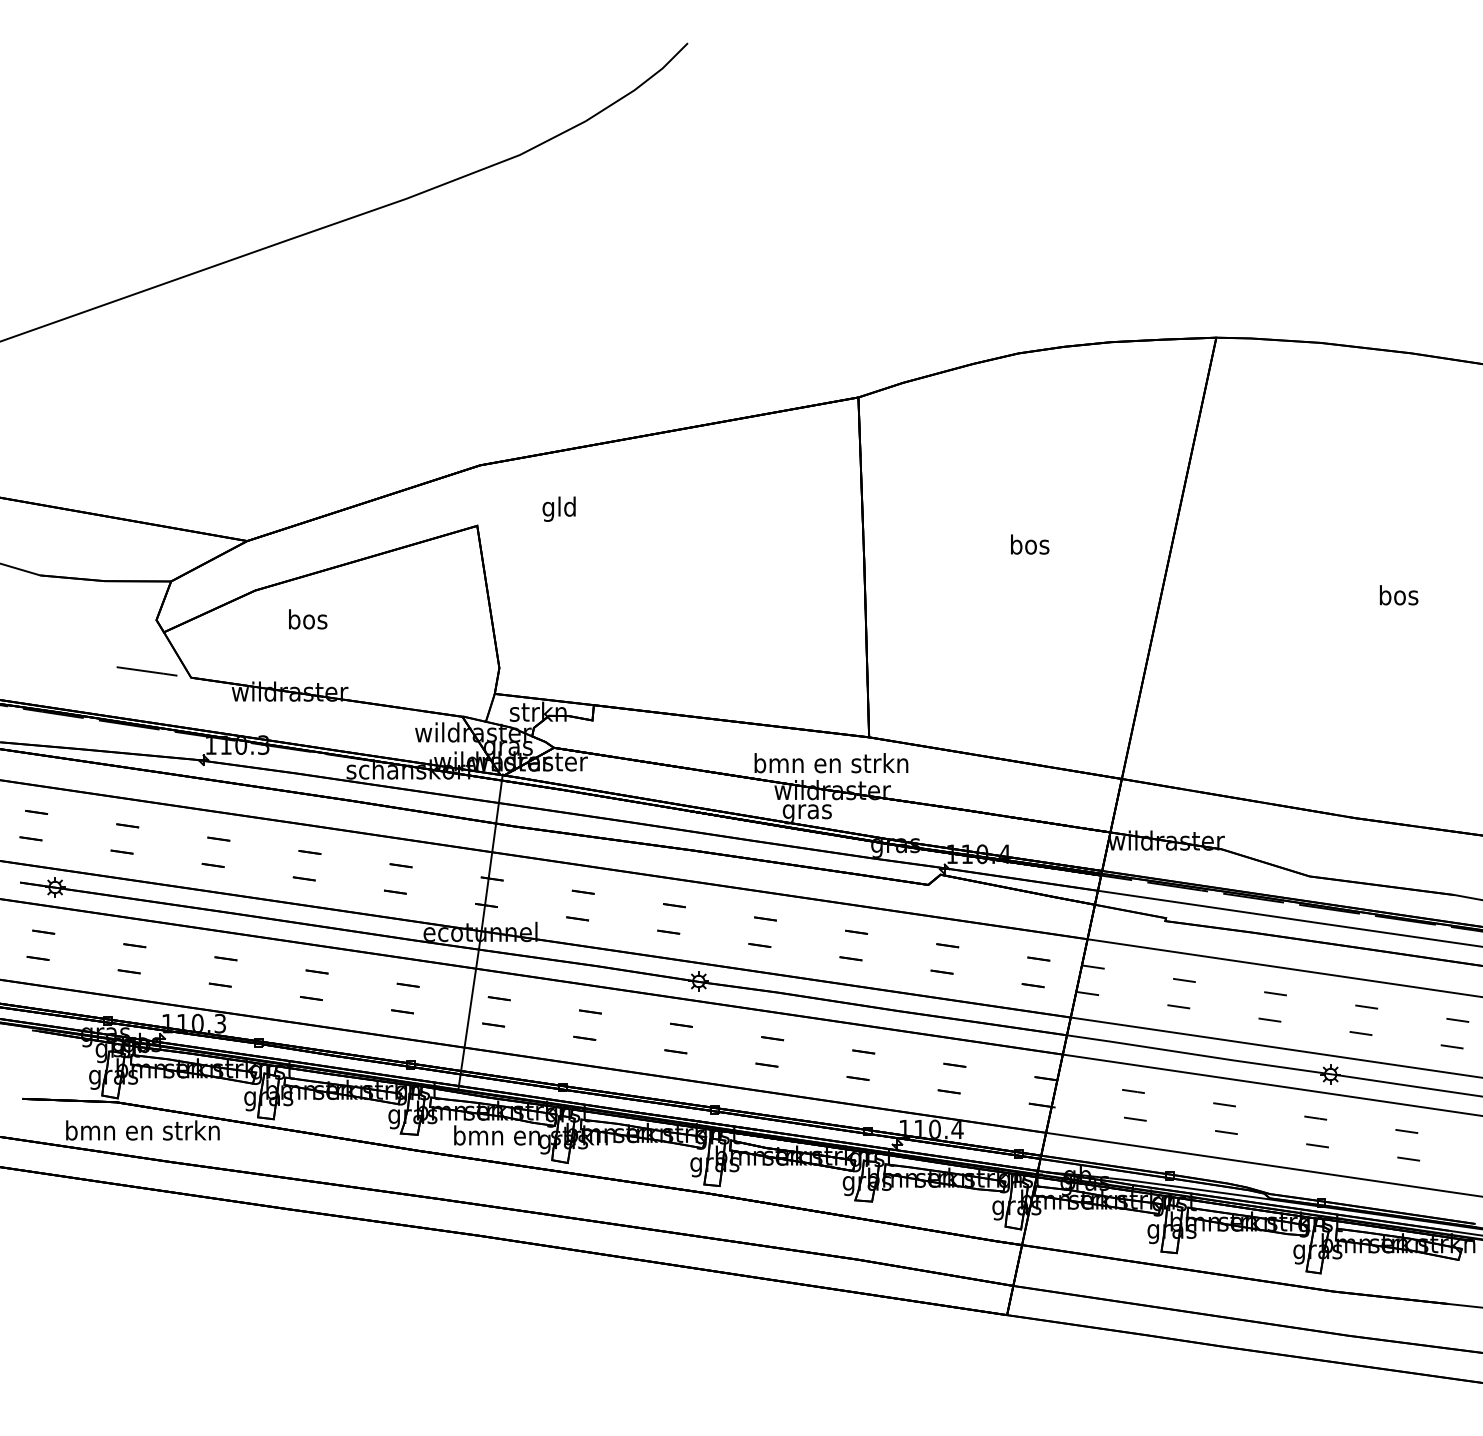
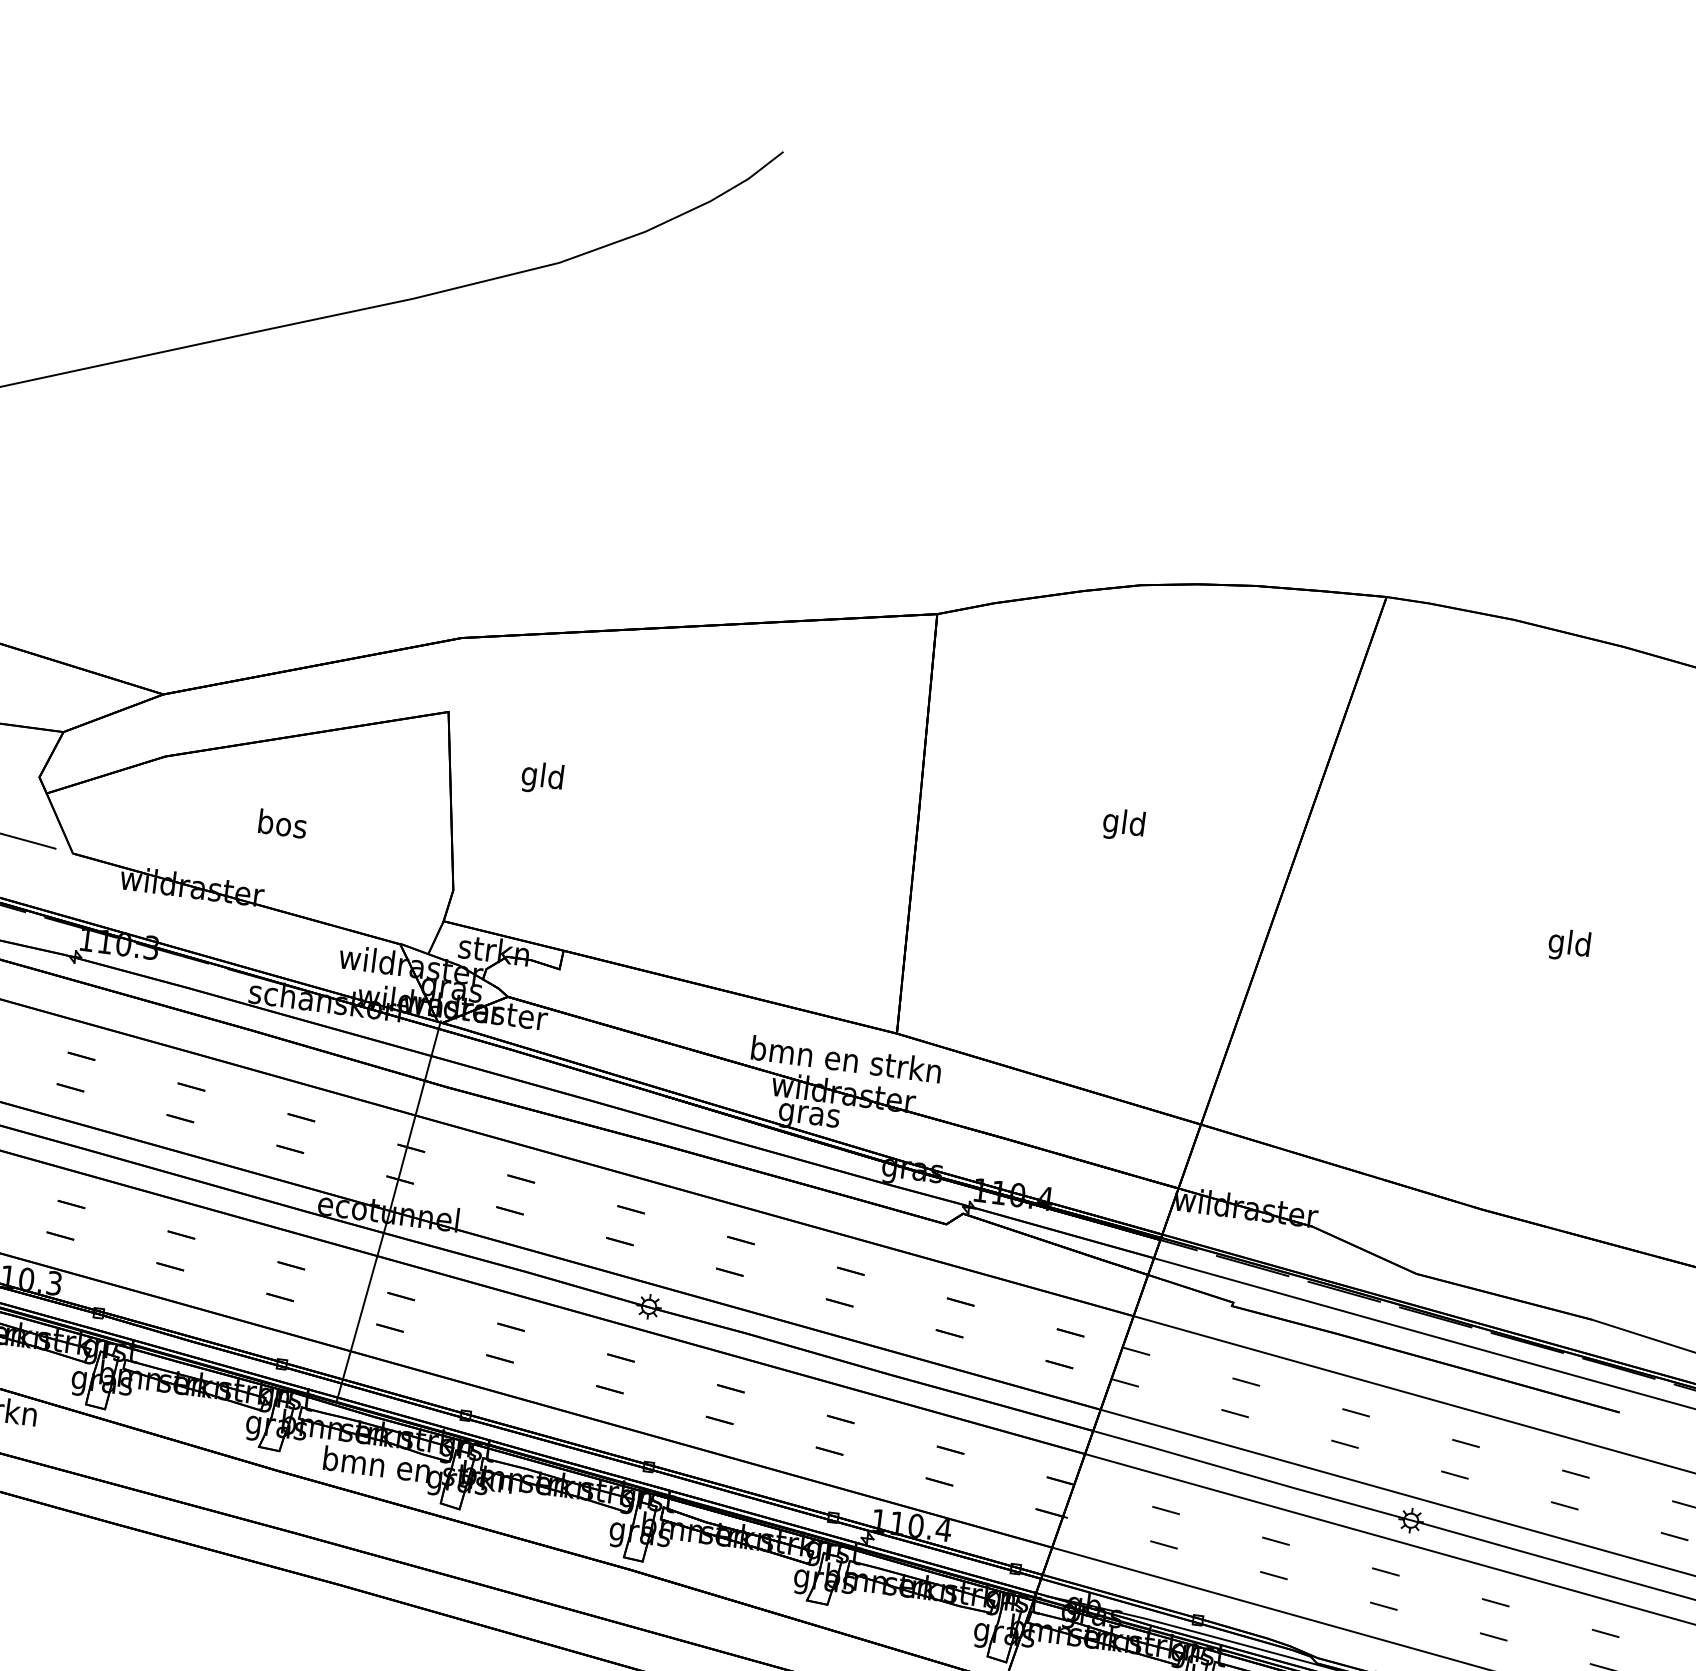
text: (558, 508) -> (541, 777), moved
text: (1030, 546) -> (1125, 824), bos -> gld
text: (1398, 597) -> (1569, 945), bos -> gld
text: (308, 619) -> (283, 824), moved

